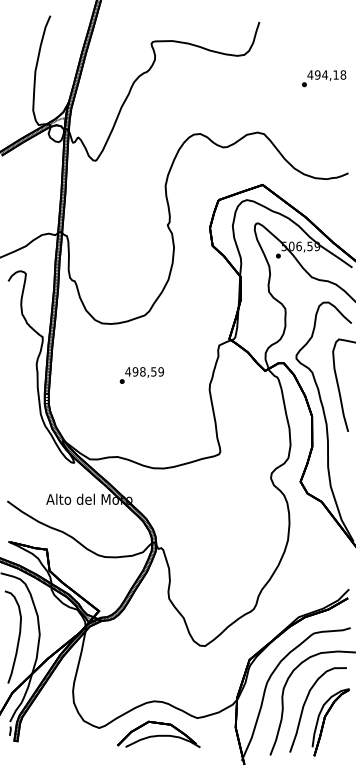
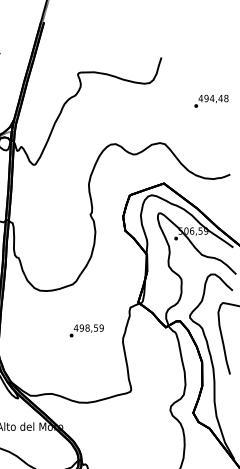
text: (335, 74) -> (220, 98), 494,18 -> 494,48
text: (141, 375) -> (86, 330), moved

